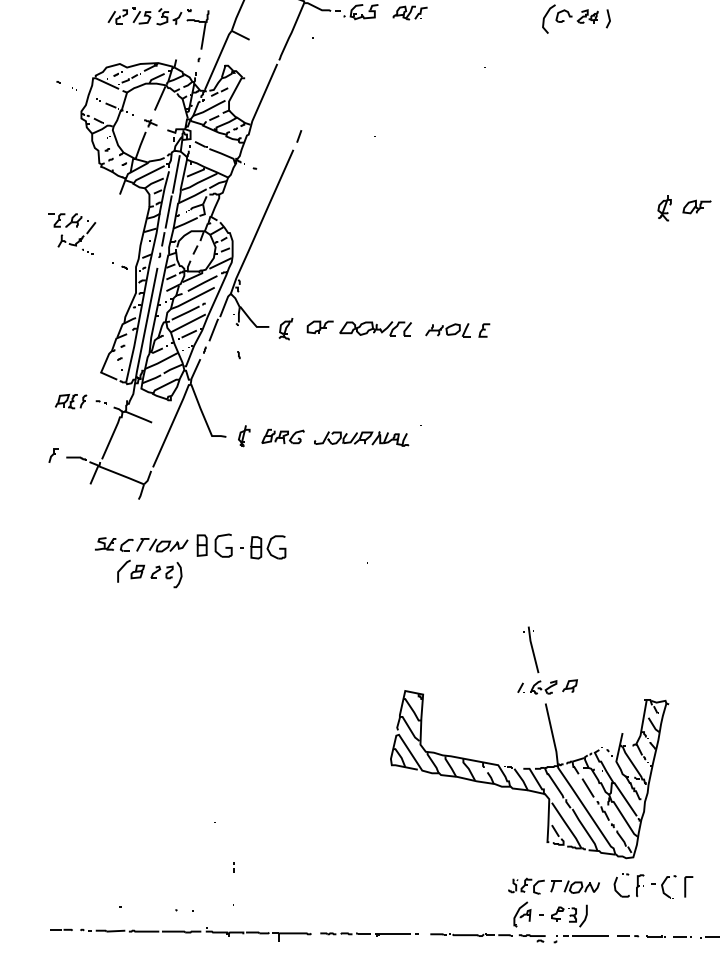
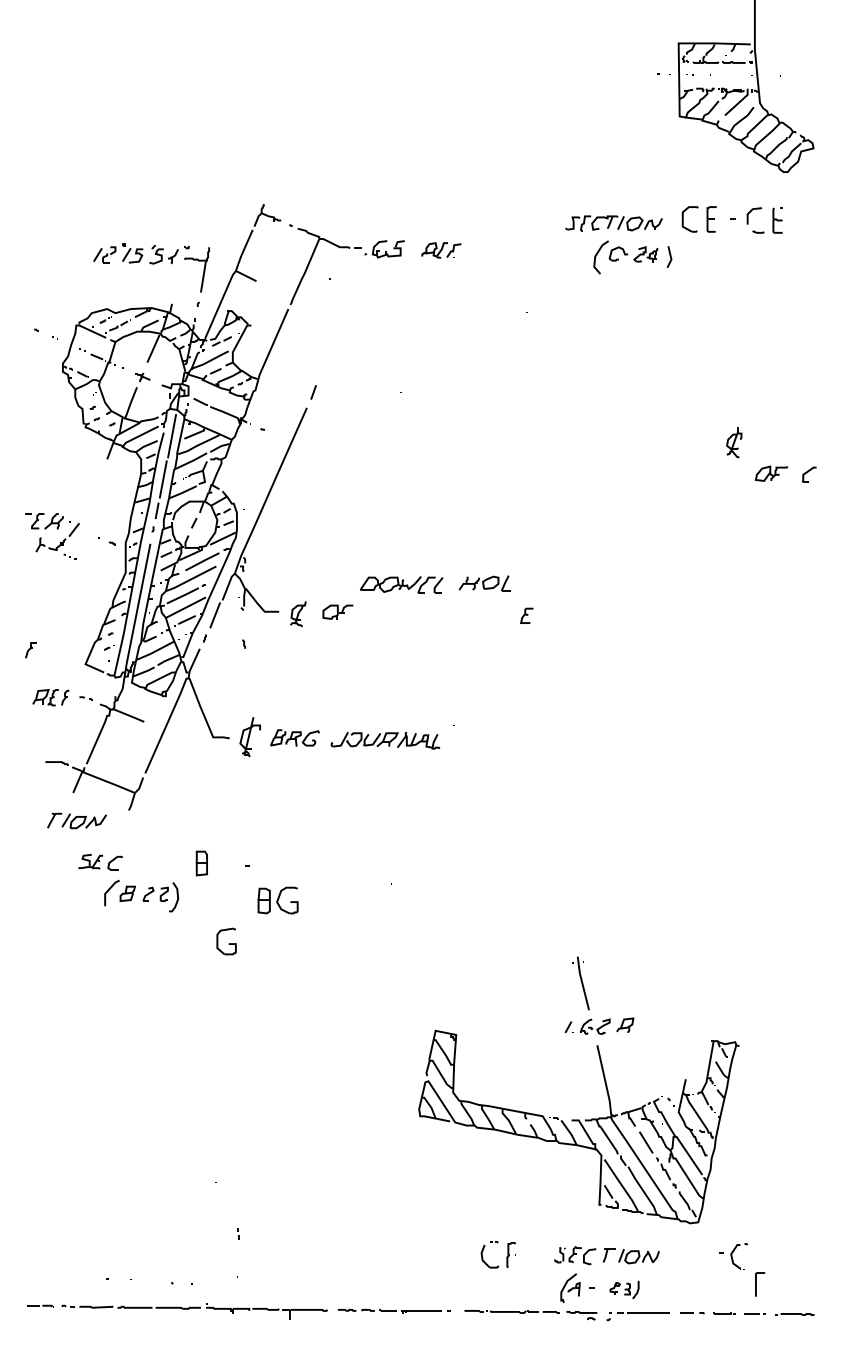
part: (664, 207) -> (734, 442), moved
part: (76, 227) -> (57, 529), moved
part: (375, 328) -> (401, 584), moved
part: (447, 330) -> (484, 583), moved
part: (244, 436) -> (250, 737), size x1.6
part: (53, 456) -> (30, 650), moved
part: (161, 544) -> (76, 820), moved
part: (223, 545) -> (226, 941), moved
part: (267, 547) -> (277, 900), moved
part: (636, 887) -> (506, 1256), moved
line: (685, 887) -> (756, 1284), moved
part: (569, 915) -> (624, 1289), size x0.7

